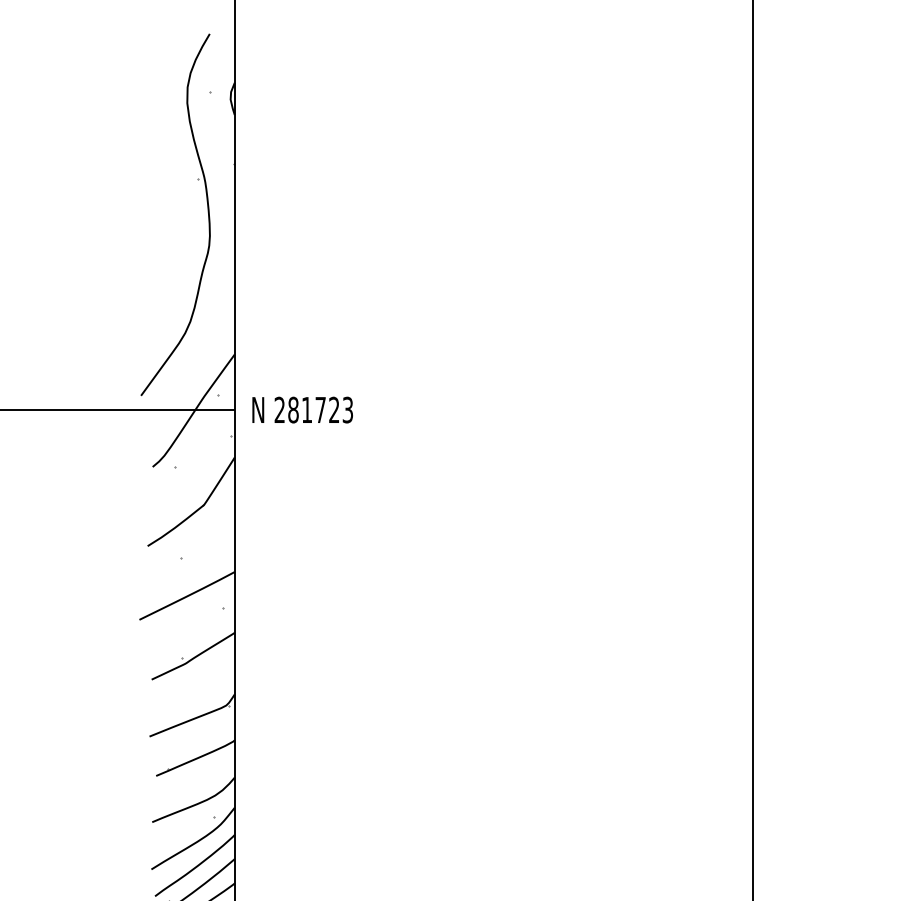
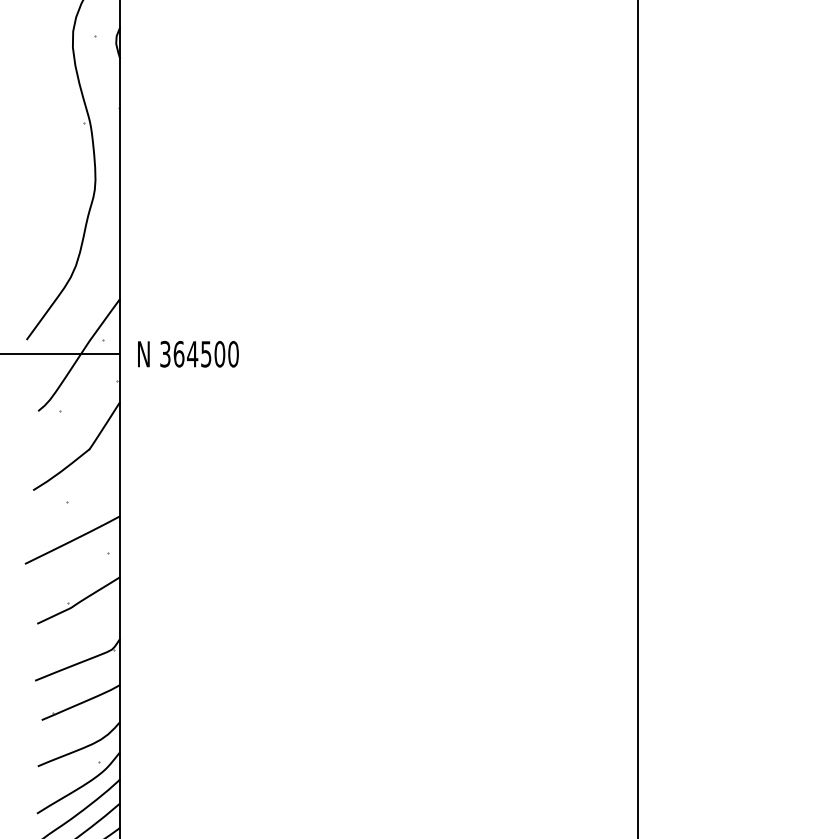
text: (313, 409) -> (199, 353), 281723 -> 364500

